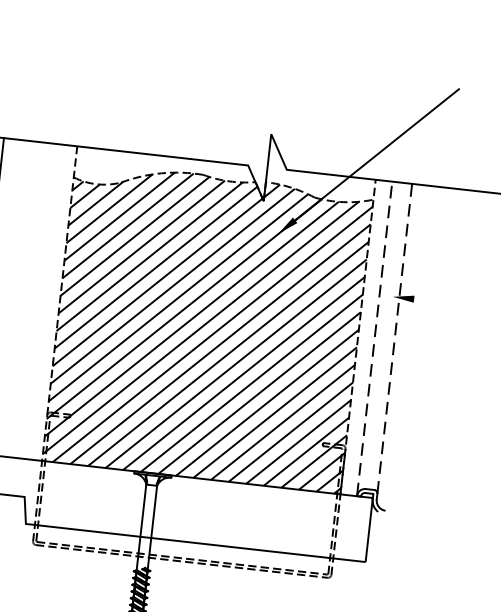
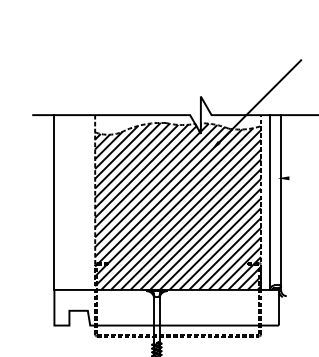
line: (375, 337) -> (270, 201), dashed -> solid
line: (395, 337) -> (281, 200), dashed -> solid

